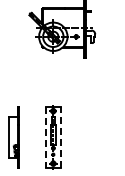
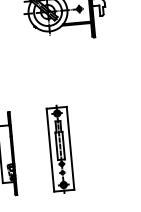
line: (60, 136) -> (70, 147), dashed -> solid
line: (45, 137) -> (49, 150), dashed -> solid

